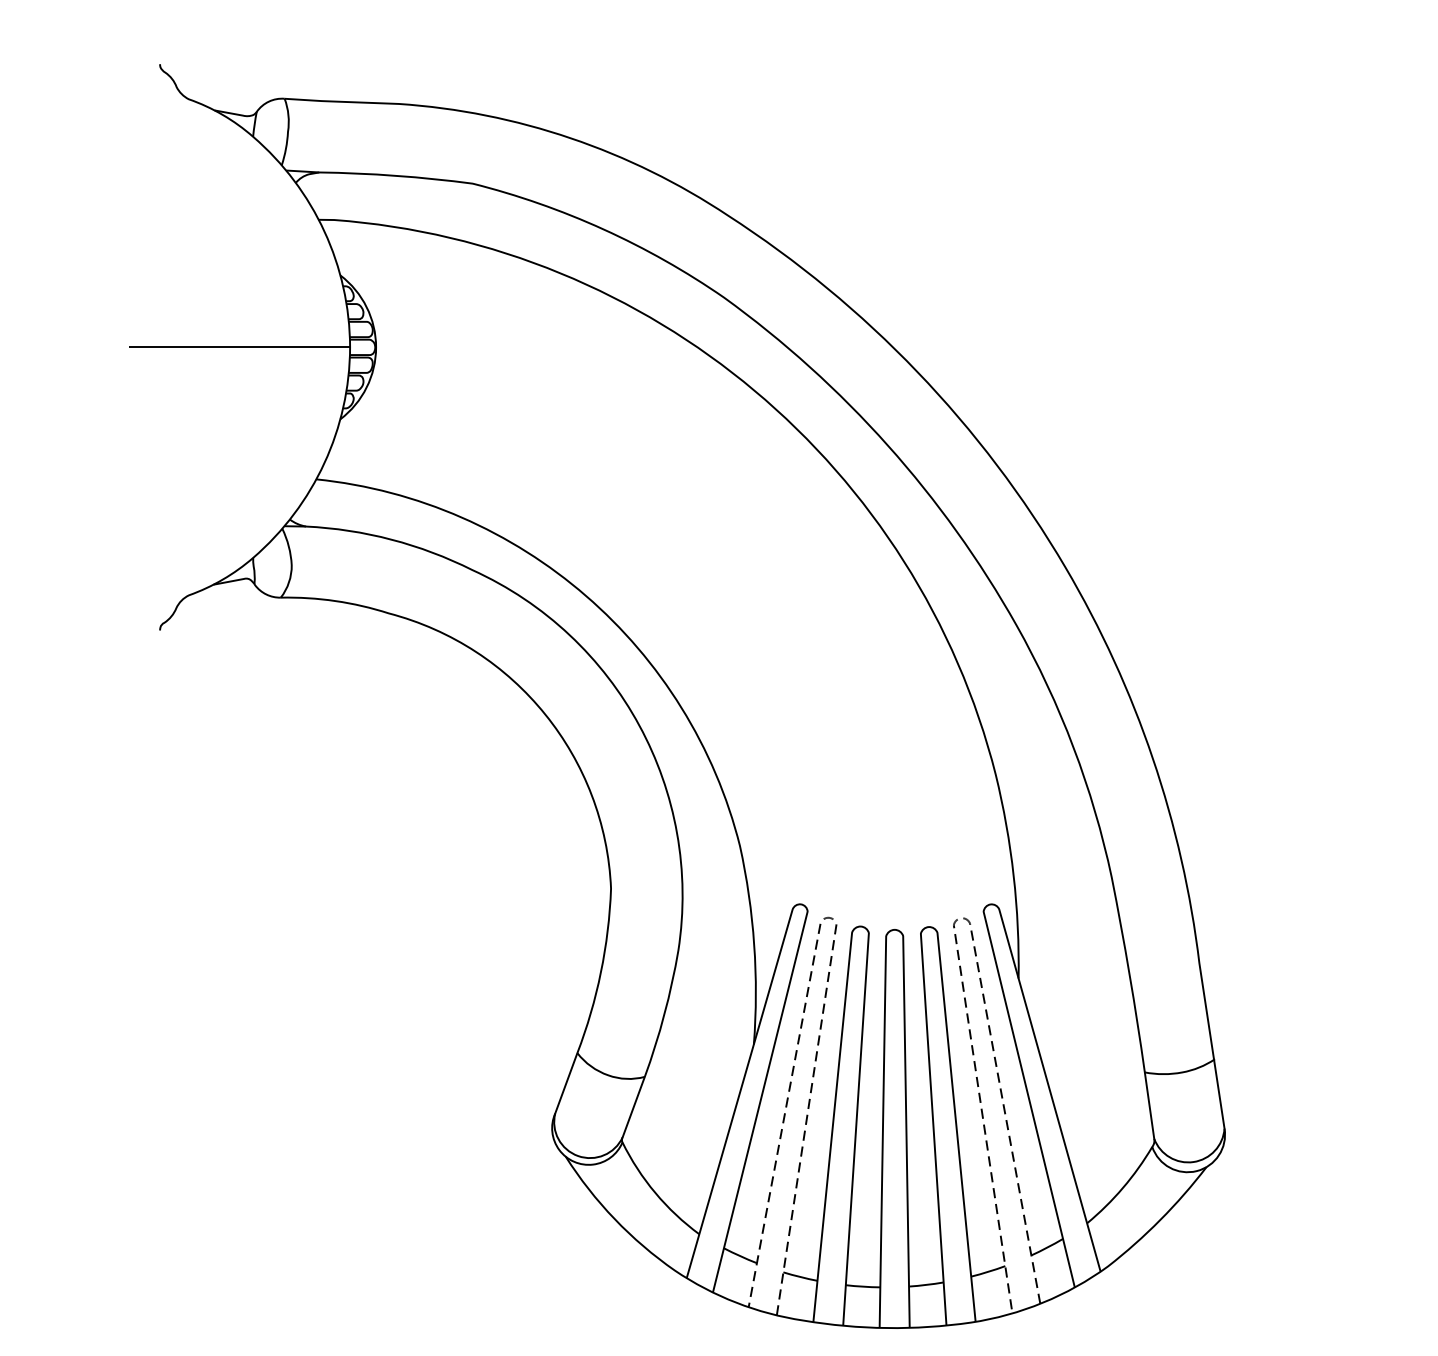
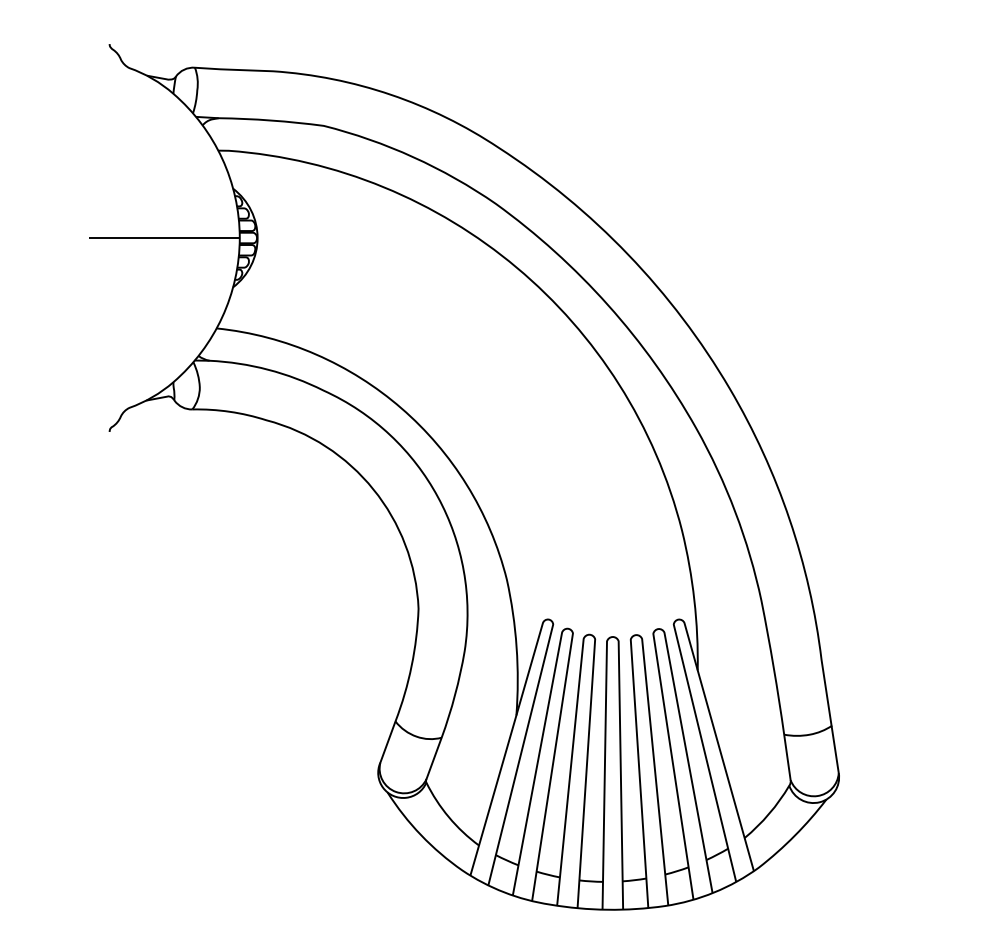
line: (829, 917) -> (568, 628), dashed -> solid
line: (958, 918) -> (656, 629), dashed -> solid

